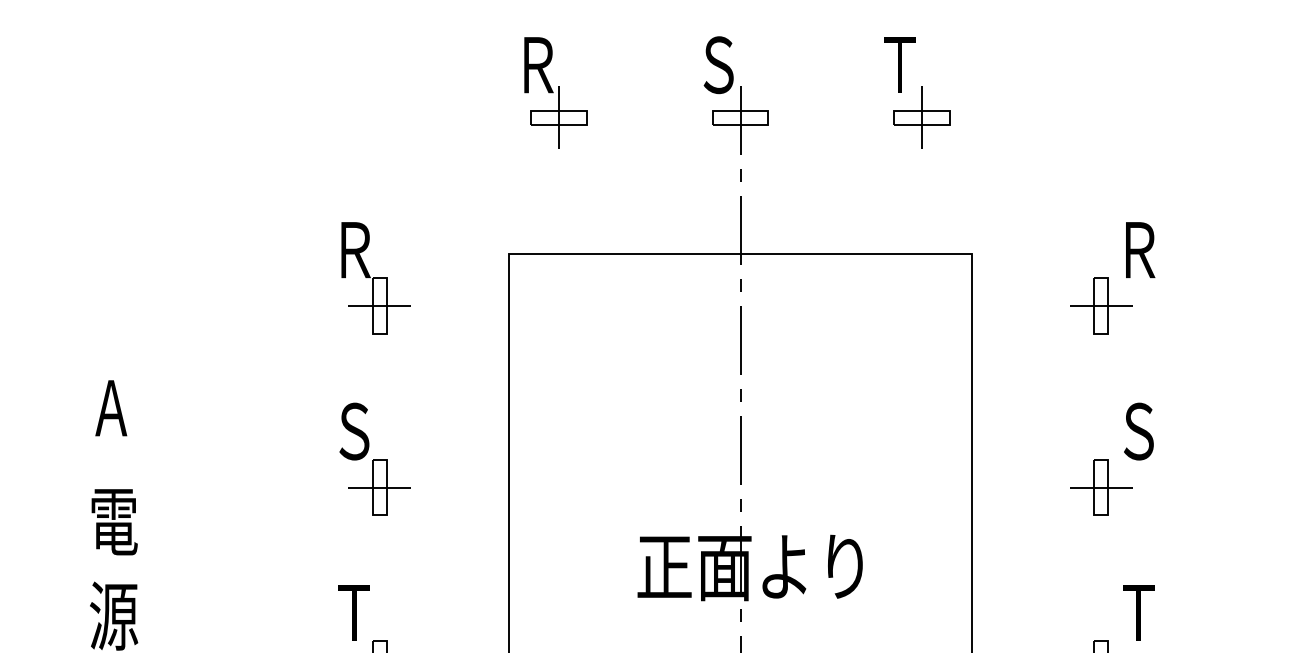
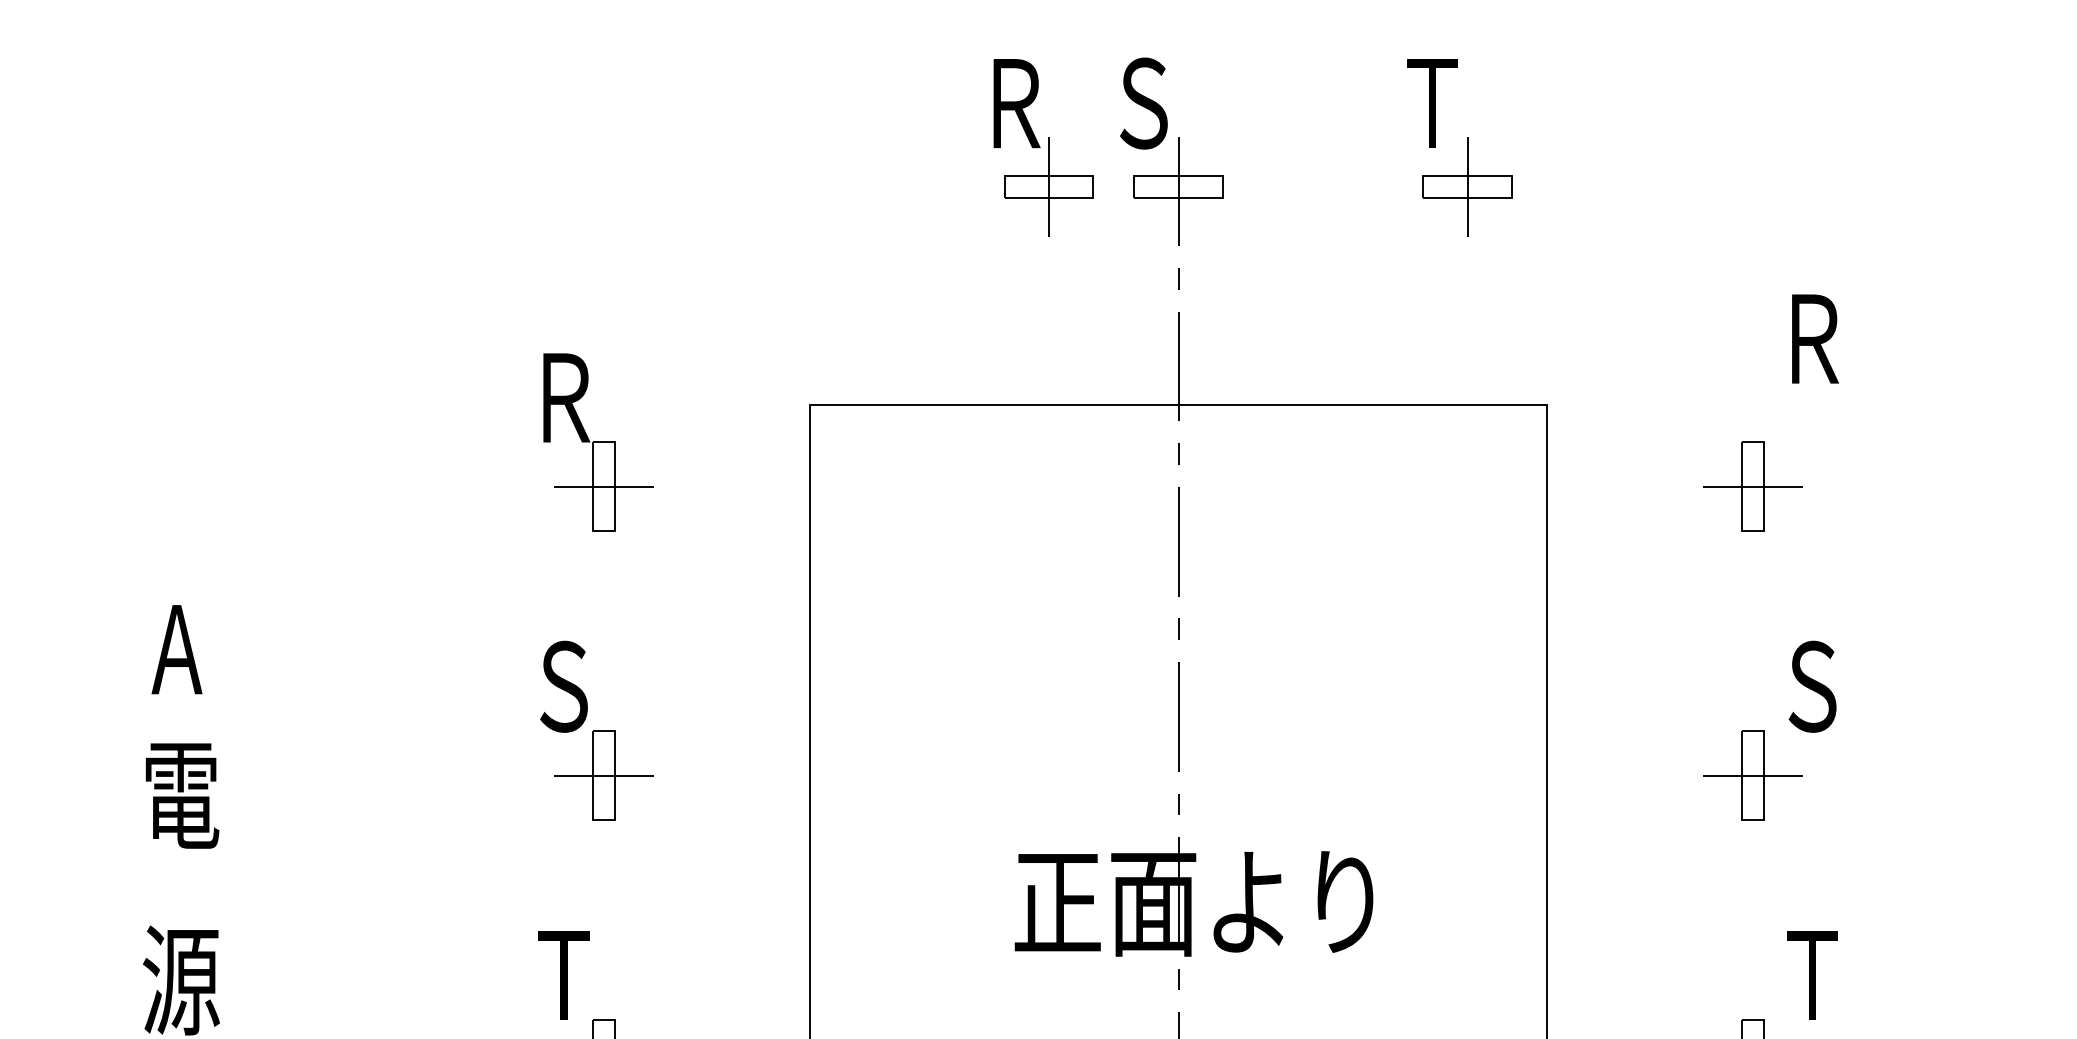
part: (555, 92) -> (1043, 147), moved
text: (1140, 250) -> (1815, 339), moved
text: (114, 522) -> (182, 796), moved

